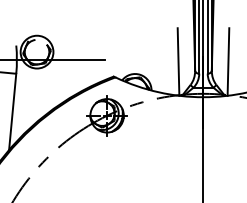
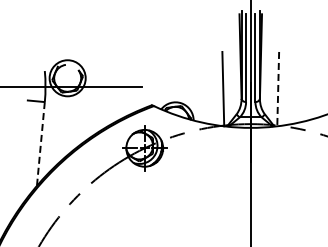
line: (228, 62) -> (278, 89), solid -> dashed
line: (12, 112) -> (40, 144), solid -> dashed

